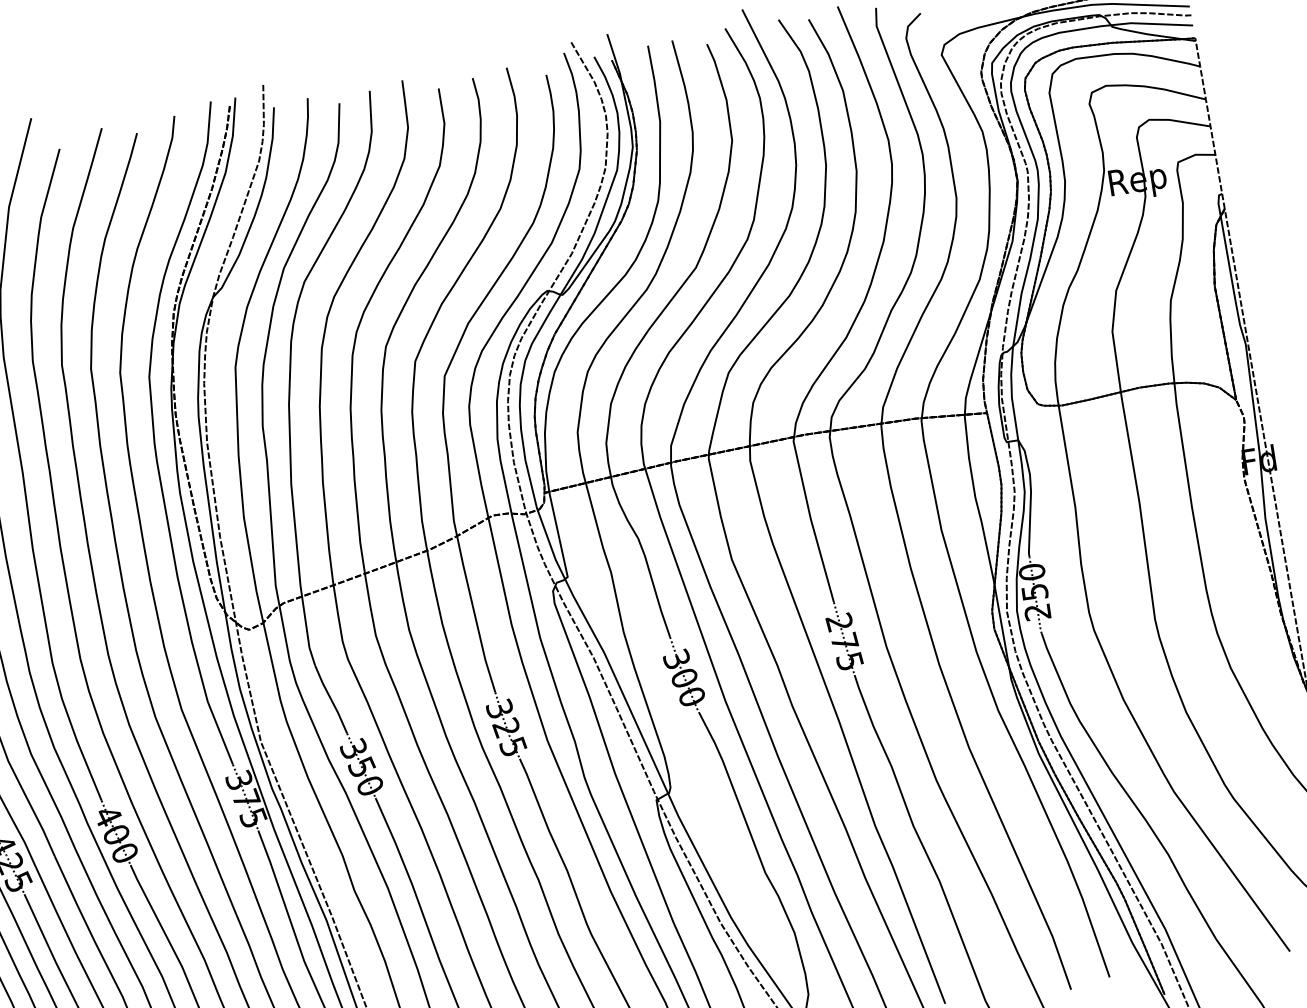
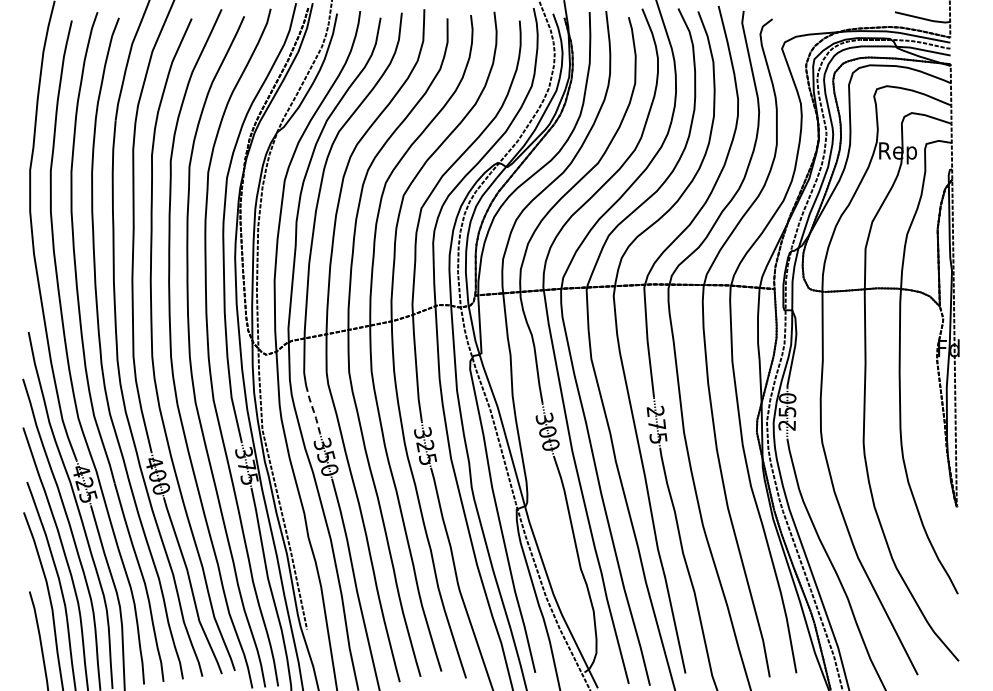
line: (331, 699) -> (313, 409), solid -> dashed

